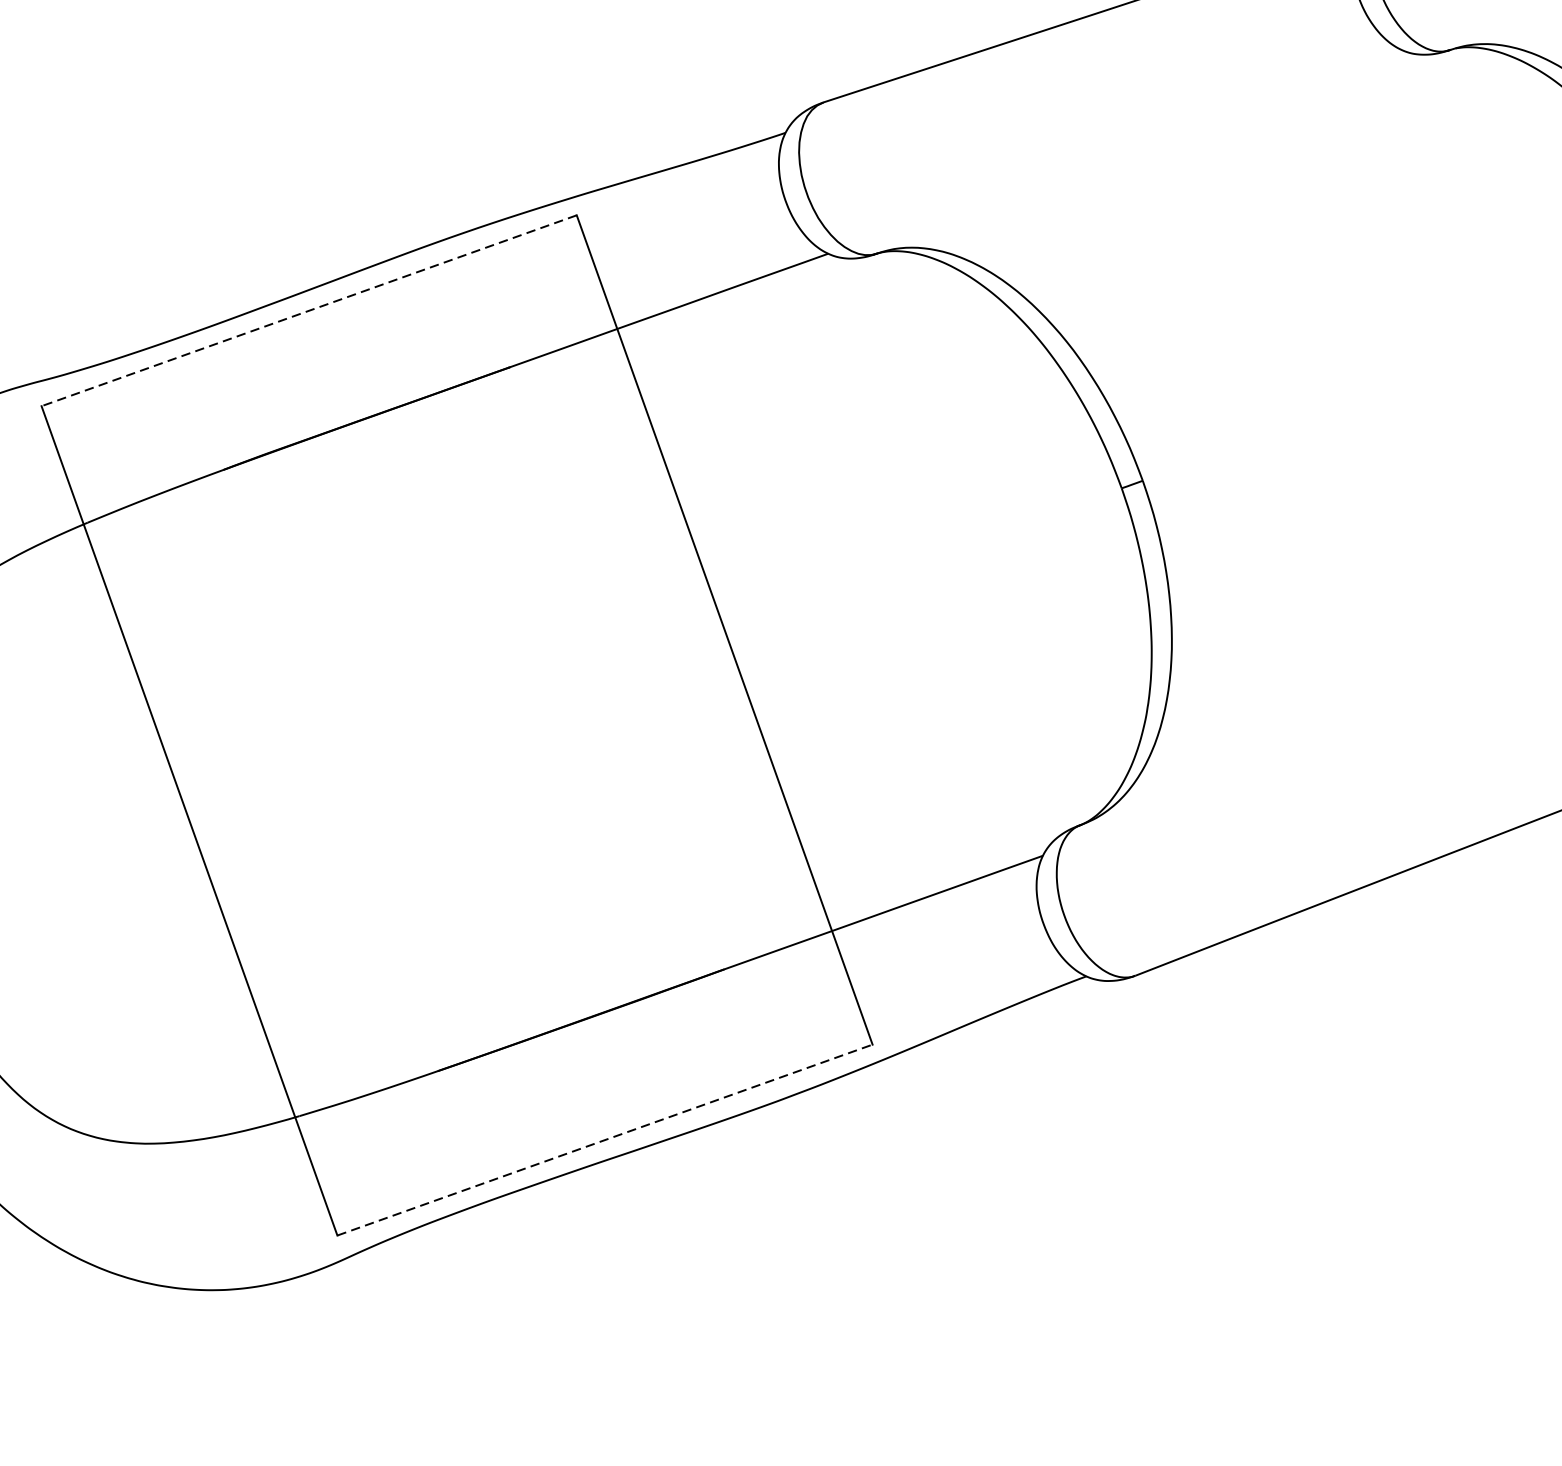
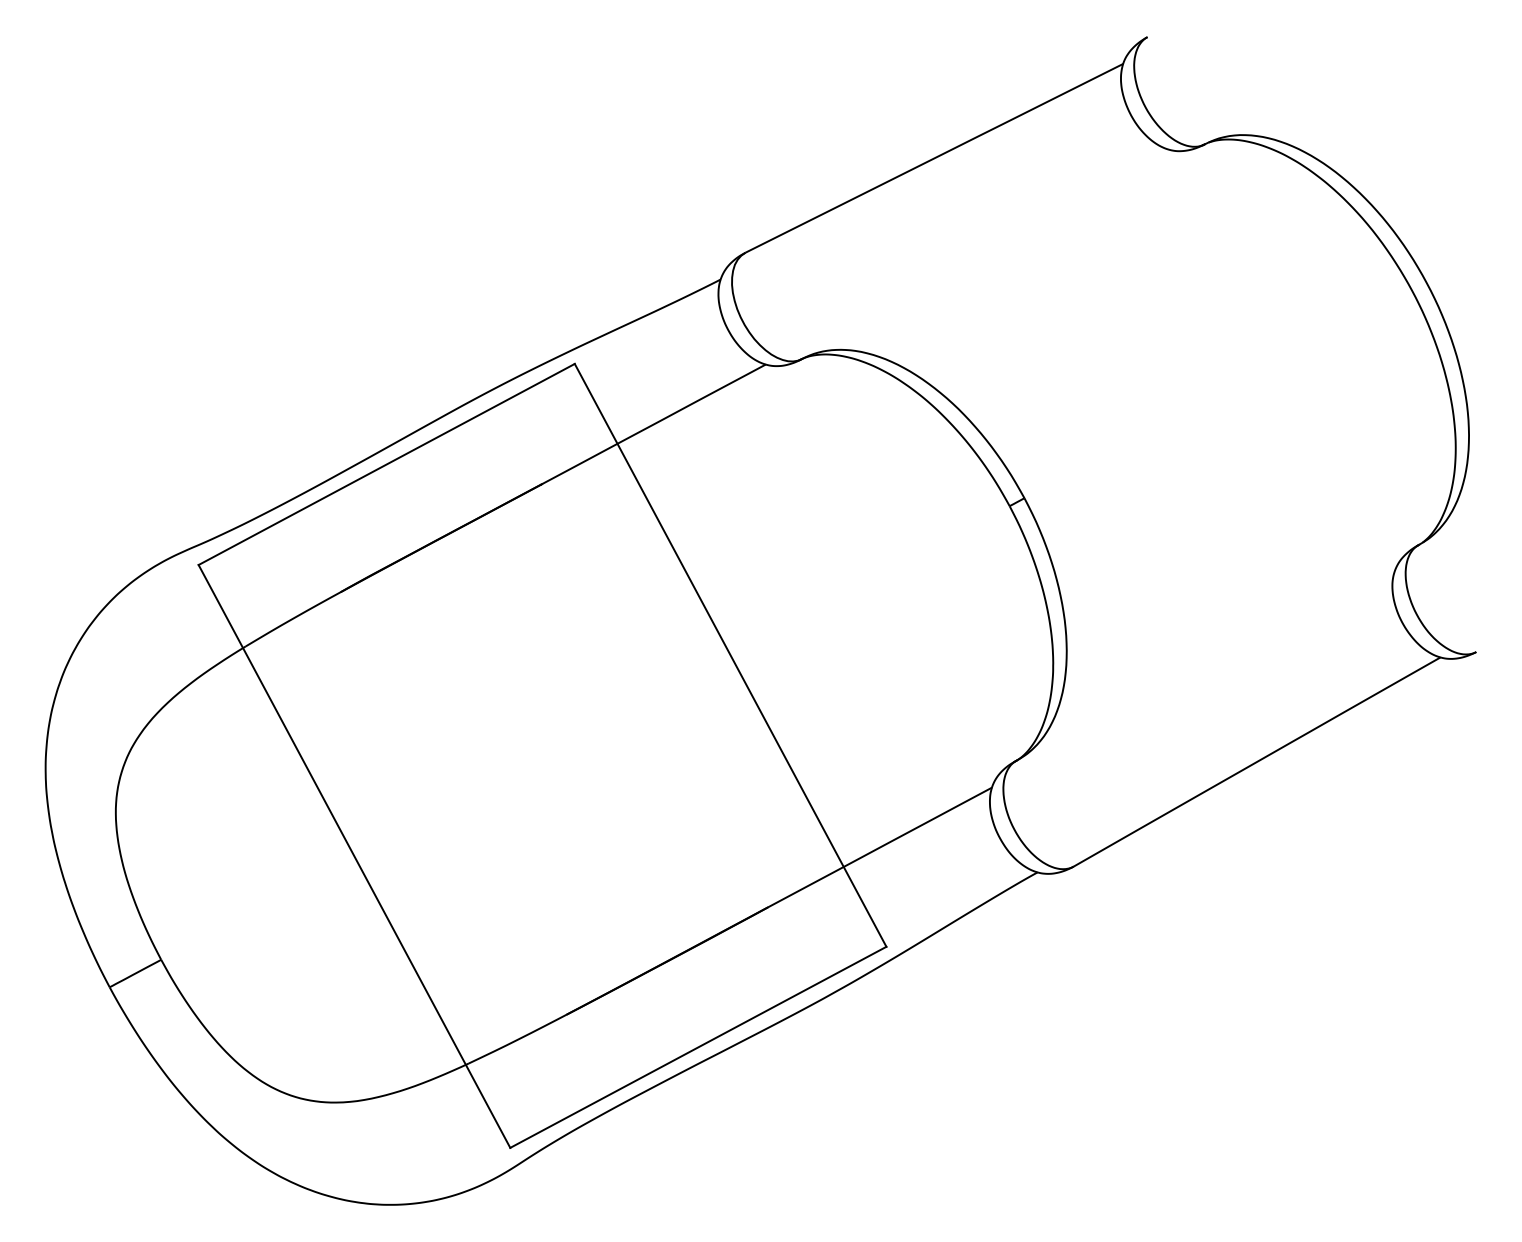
line: (308, 310) -> (386, 464), dashed -> solid
line: (605, 1140) -> (698, 1047), dashed -> solid

